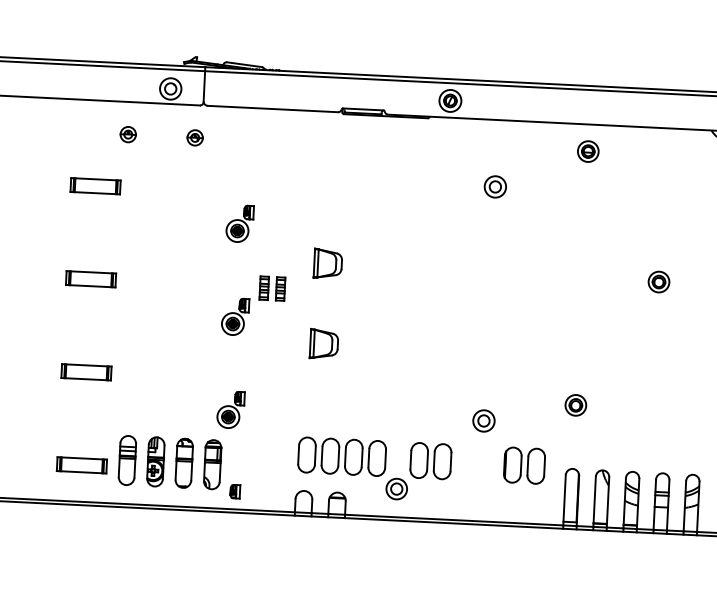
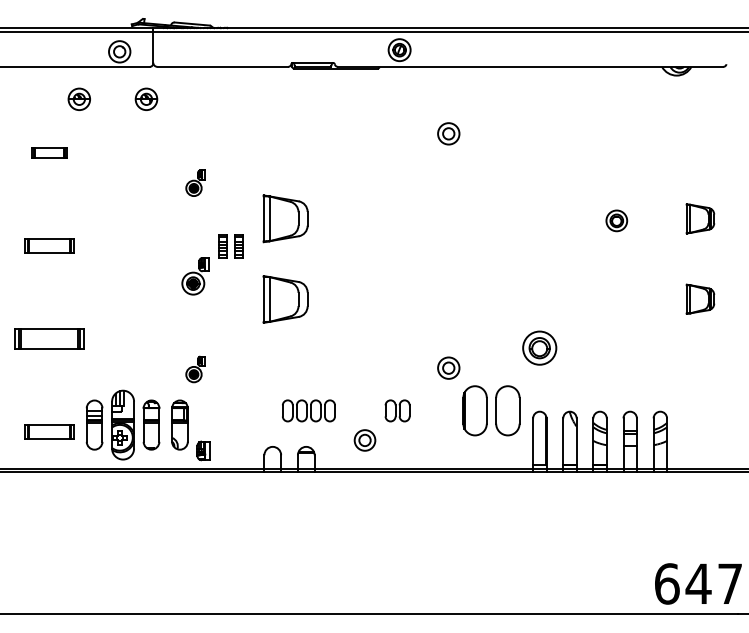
part: (128, 134) -> (79, 99), size x1.4
part: (195, 137) -> (146, 99), size x1.4
part: (587, 151) -> (539, 93), removed
part: (95, 186) -> (49, 152), size x0.7
part: (240, 224) -> (195, 183), size x0.7
part: (327, 263) -> (284, 218), size x1.6
part: (323, 343) -> (284, 298), size x1.6
part: (86, 371) -> (49, 338), size x1.4
part: (575, 404) -> (539, 347), size x1.6
part: (230, 409) -> (195, 369), size x0.7
part: (341, 456) -> (308, 410), size x0.6
part: (430, 460) -> (397, 410), size x0.6
part: (155, 461) -> (122, 424), size x1.4
part: (524, 465) -> (491, 410), size x1.4
part: (234, 491) -> (203, 450), size x1.4

